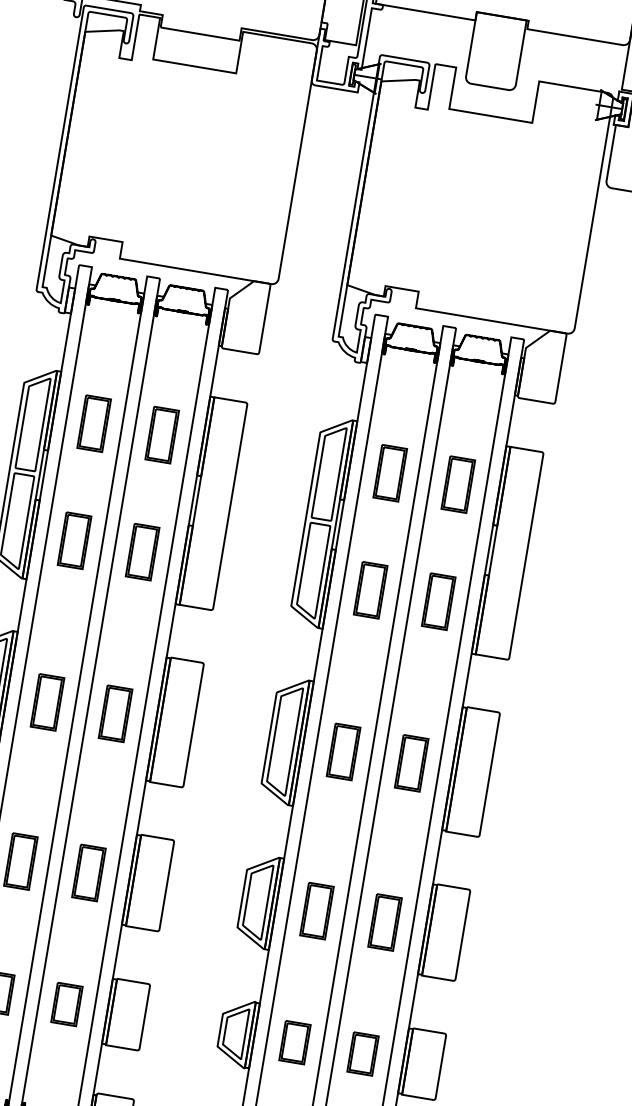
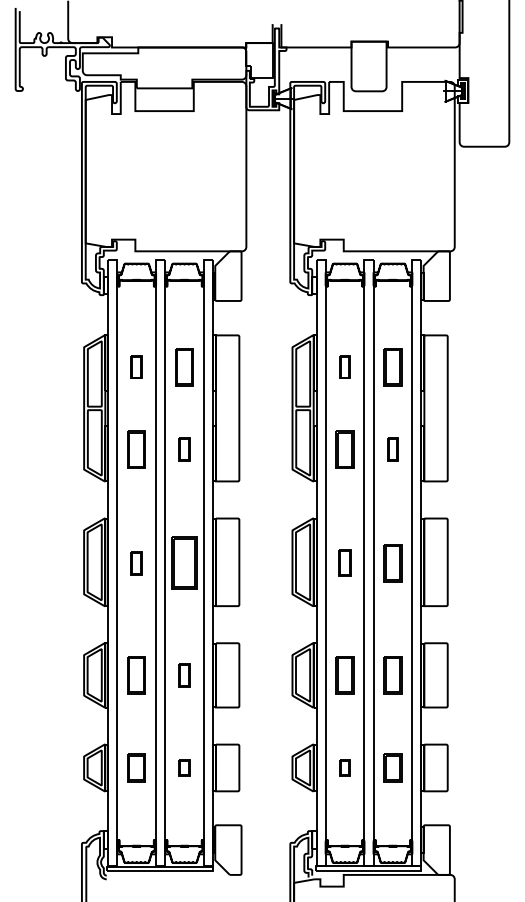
part: (93, 424) -> (136, 367), size x0.6
part: (389, 473) -> (344, 367), size x0.6
part: (142, 551) -> (184, 449), size x0.6
part: (438, 601) -> (392, 449), size x0.6
part: (47, 702) -> (136, 563), size x0.6
part: (115, 713) -> (184, 563), size x1.4
part: (342, 752) -> (344, 563), size x0.7
part: (88, 873) -> (184, 675), size x0.6
part: (66, 1003) -> (184, 767), size x0.6
part: (294, 1041) -> (344, 767), size x0.6

